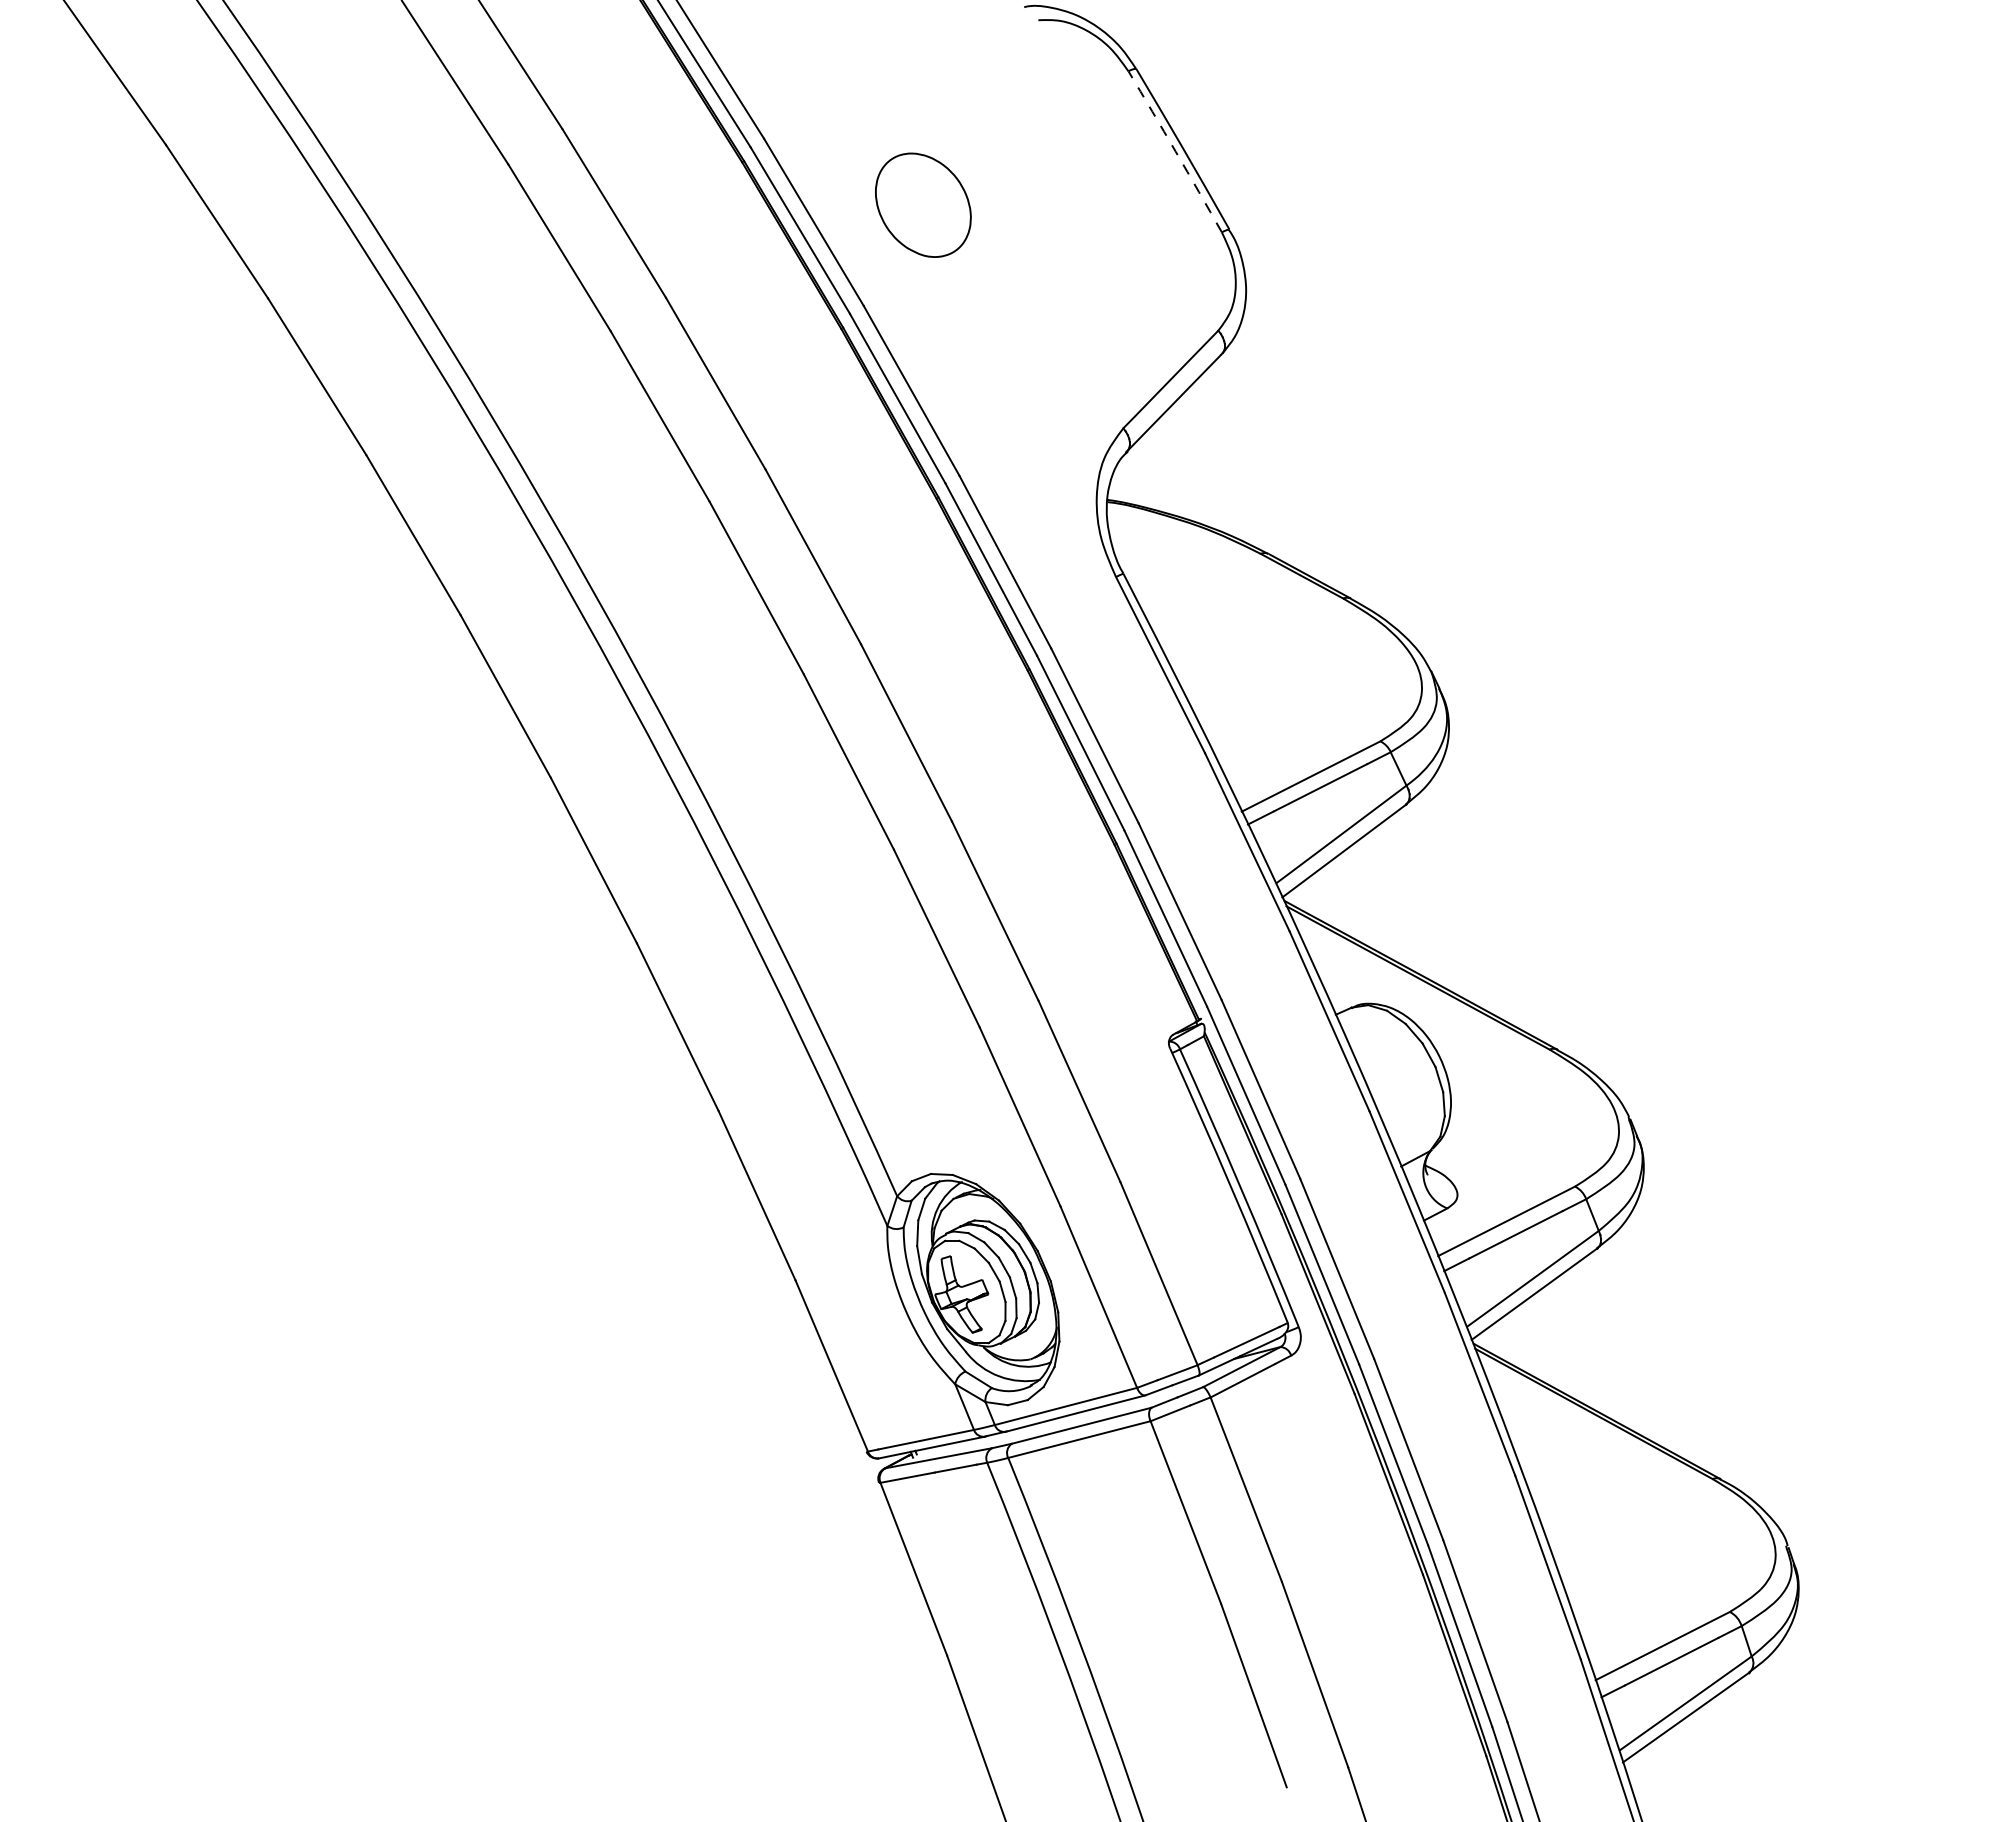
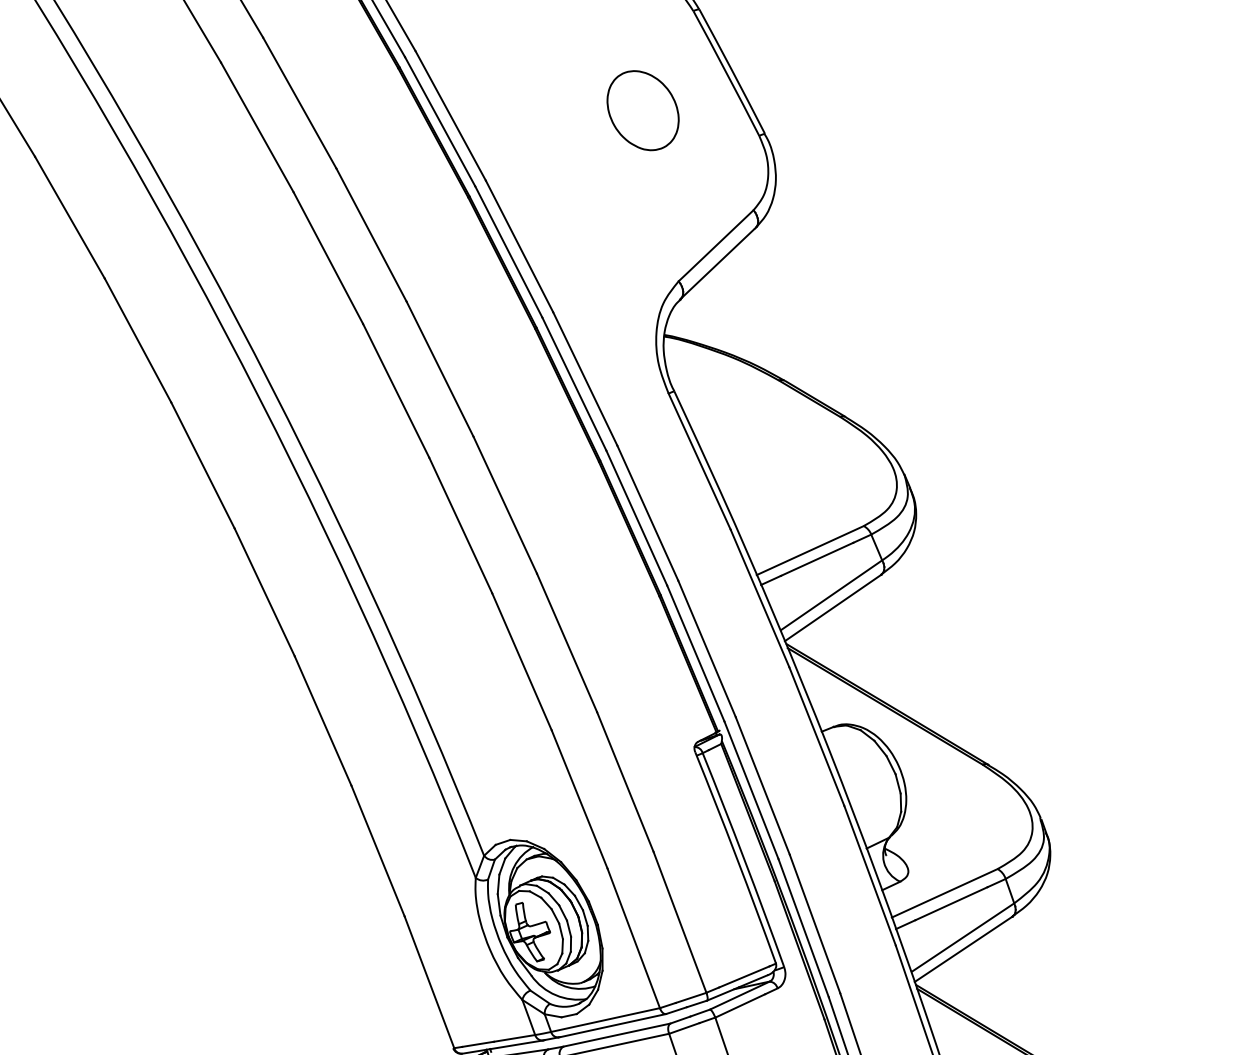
arc: (1175, 151) -> (726, 73), dashed -> solid
part: (923, 204) -> (643, 110), moved

